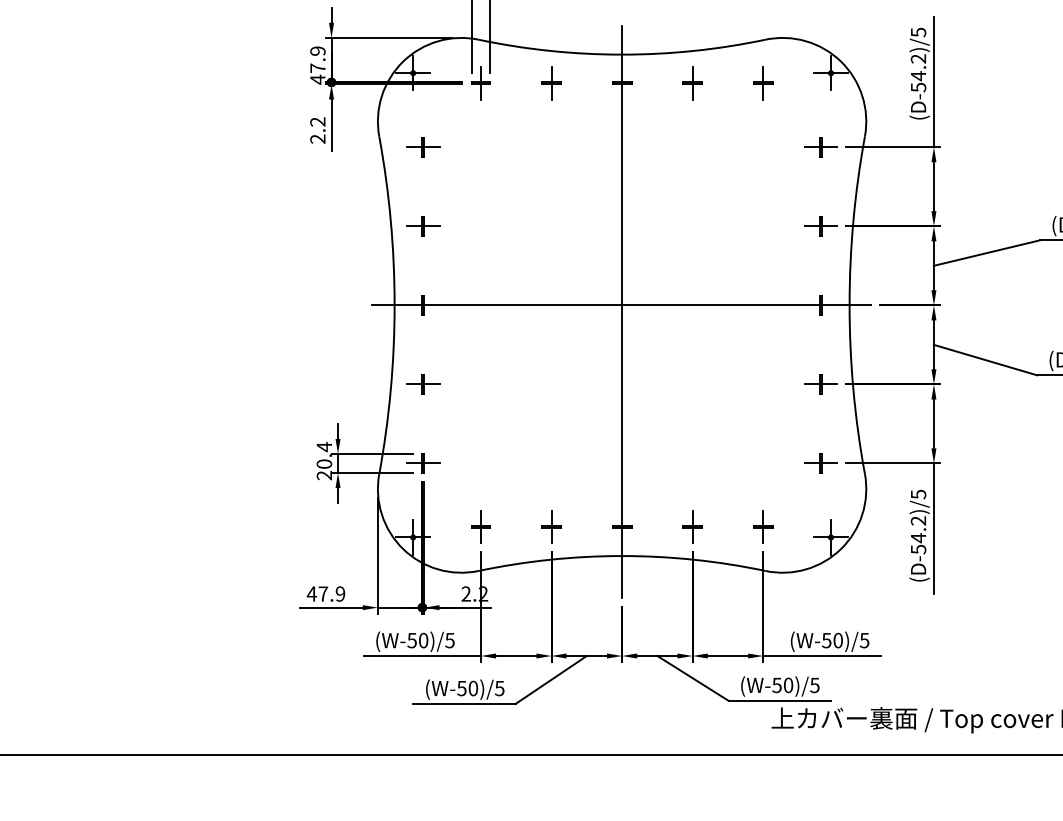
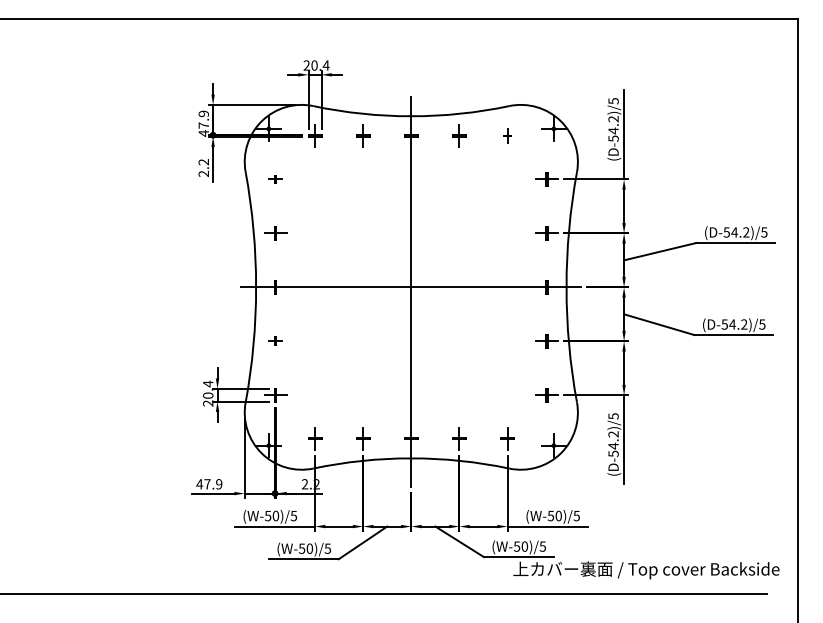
part: (763, 82) -> (507, 135), size x0.6
part: (423, 147) -> (275, 179), size x0.6
part: (423, 384) -> (275, 341), size x0.6

